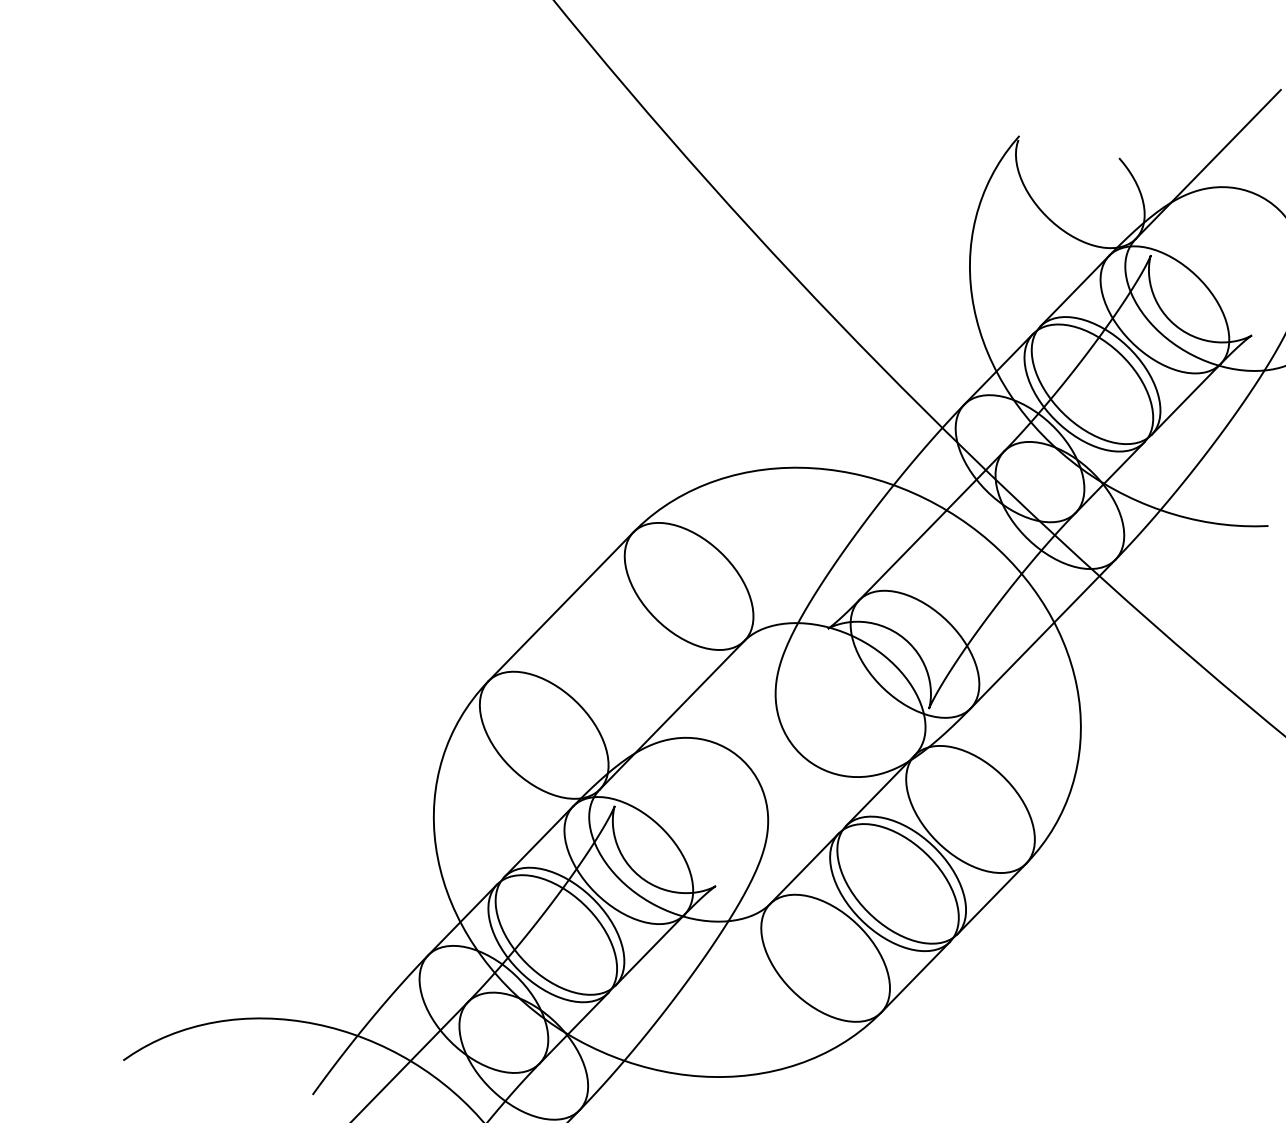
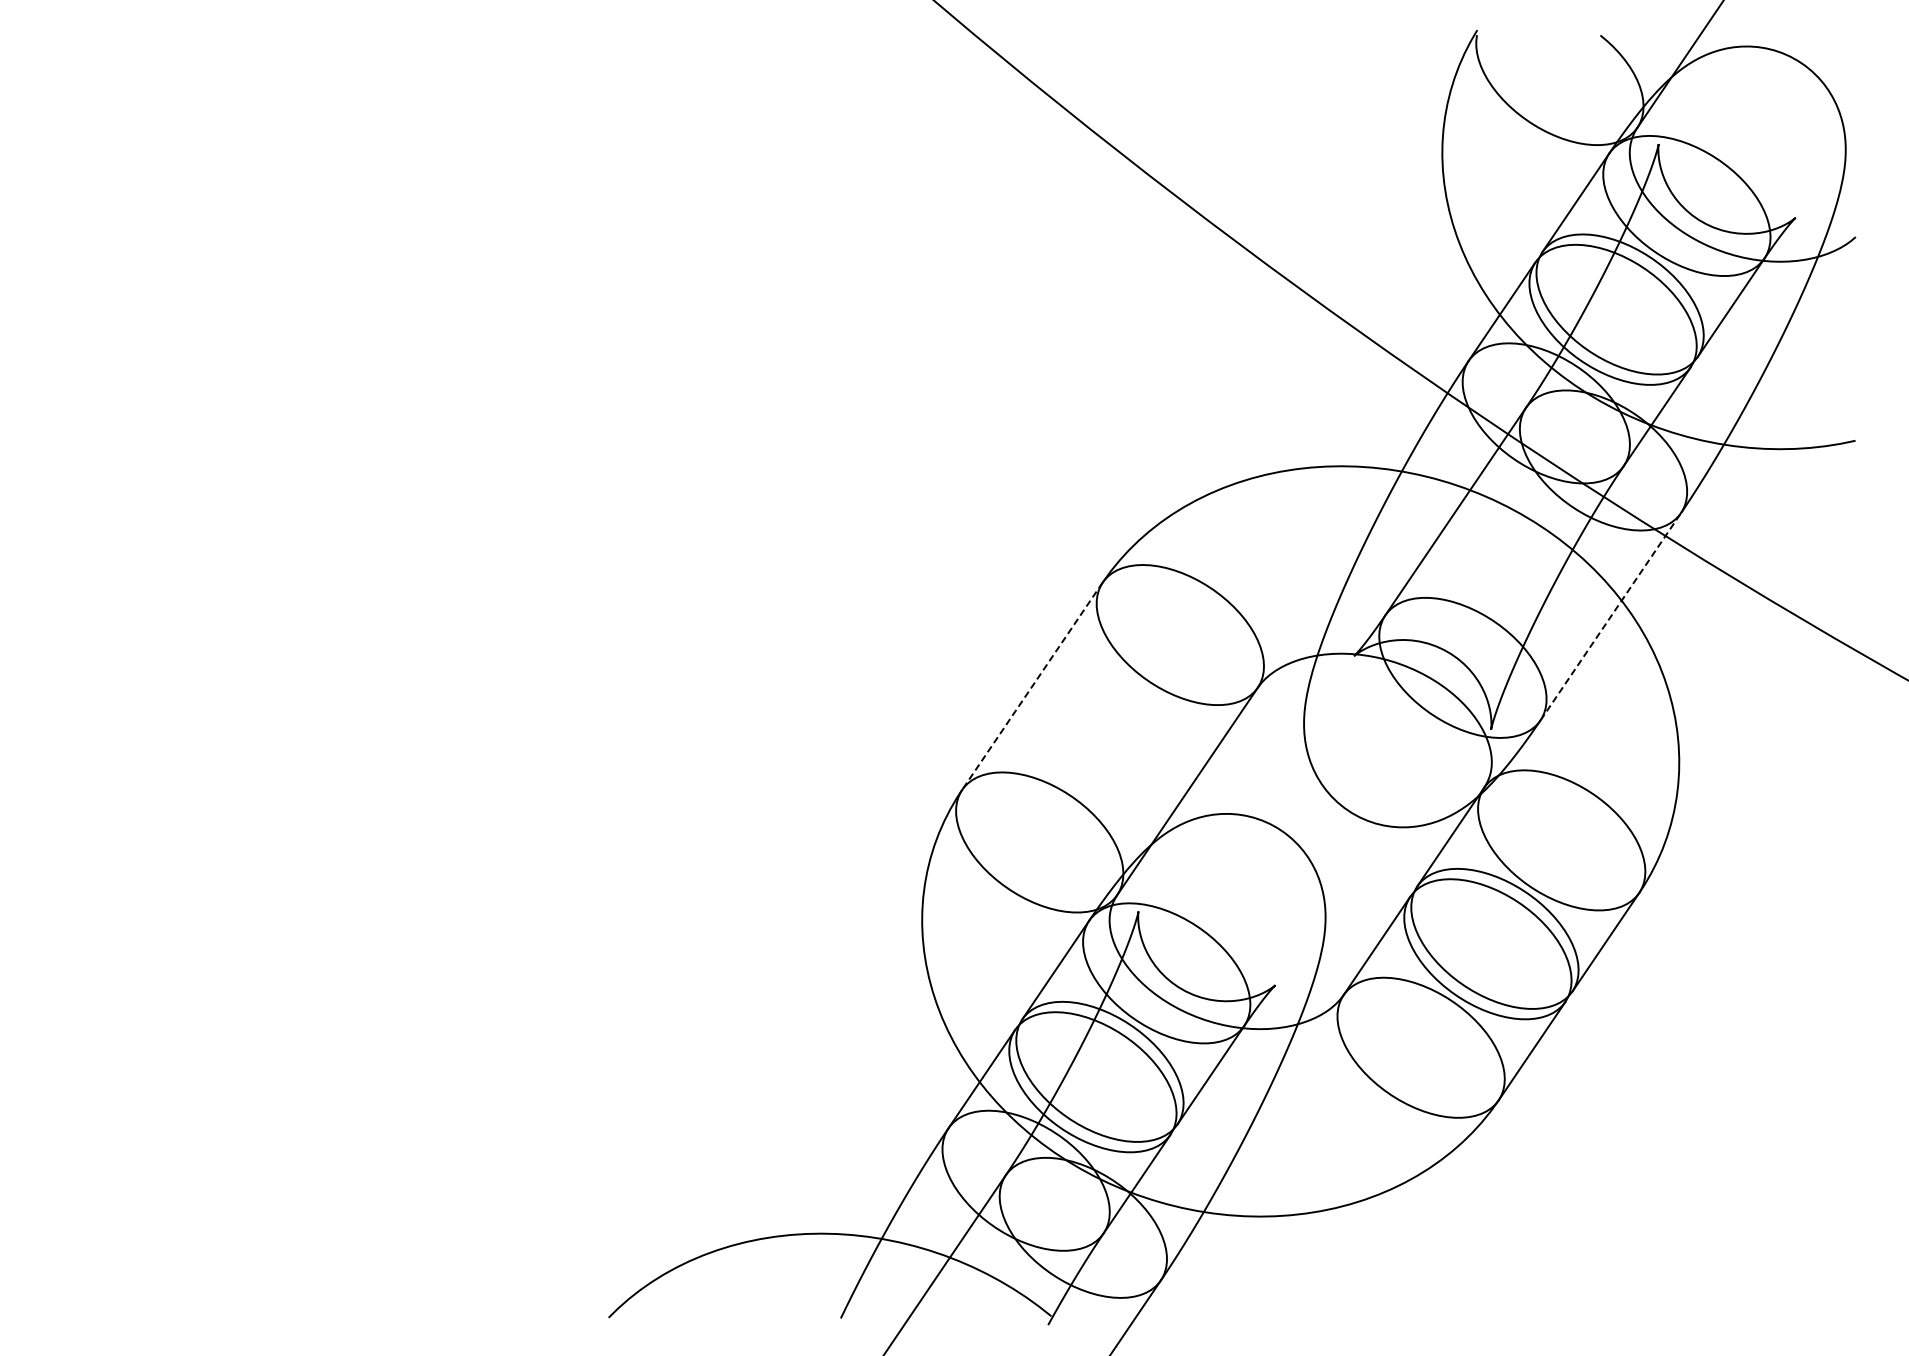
line: (560, 606) -> (1032, 686), solid -> dashed
line: (1043, 633) -> (1611, 616), solid -> dashed

